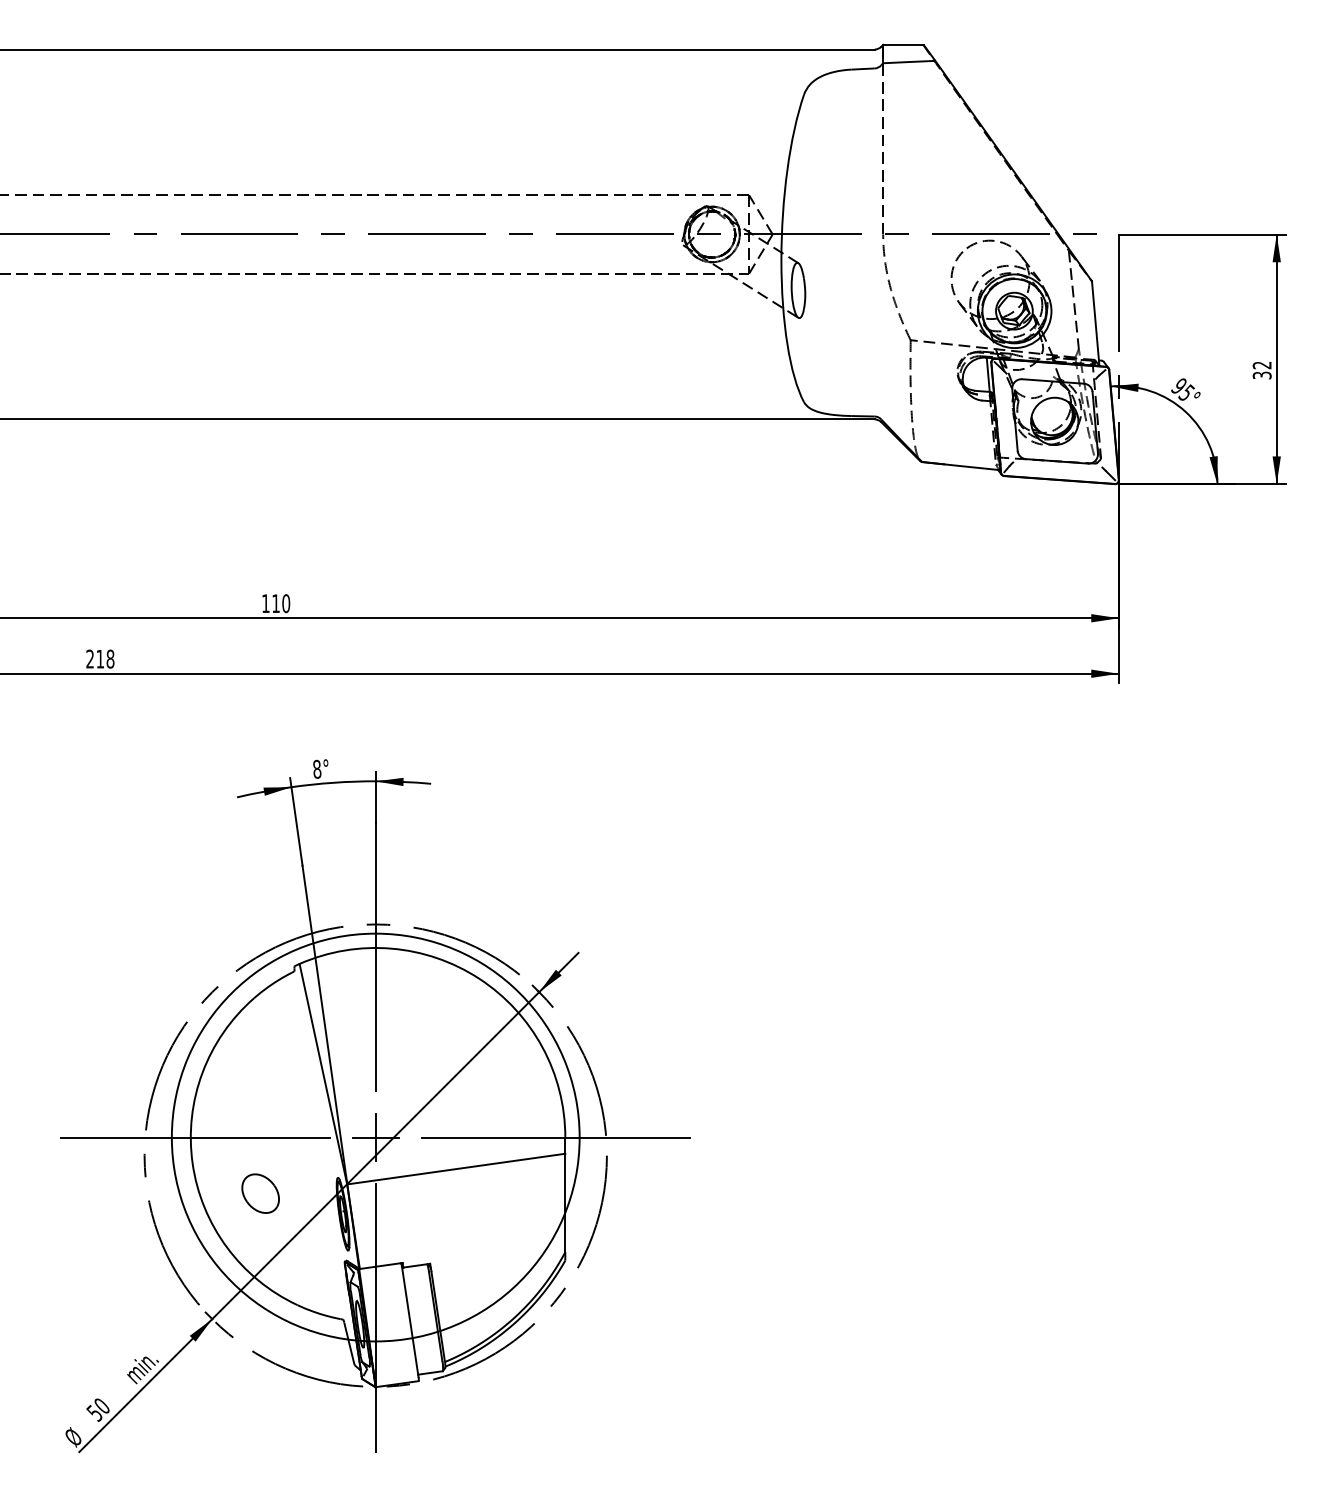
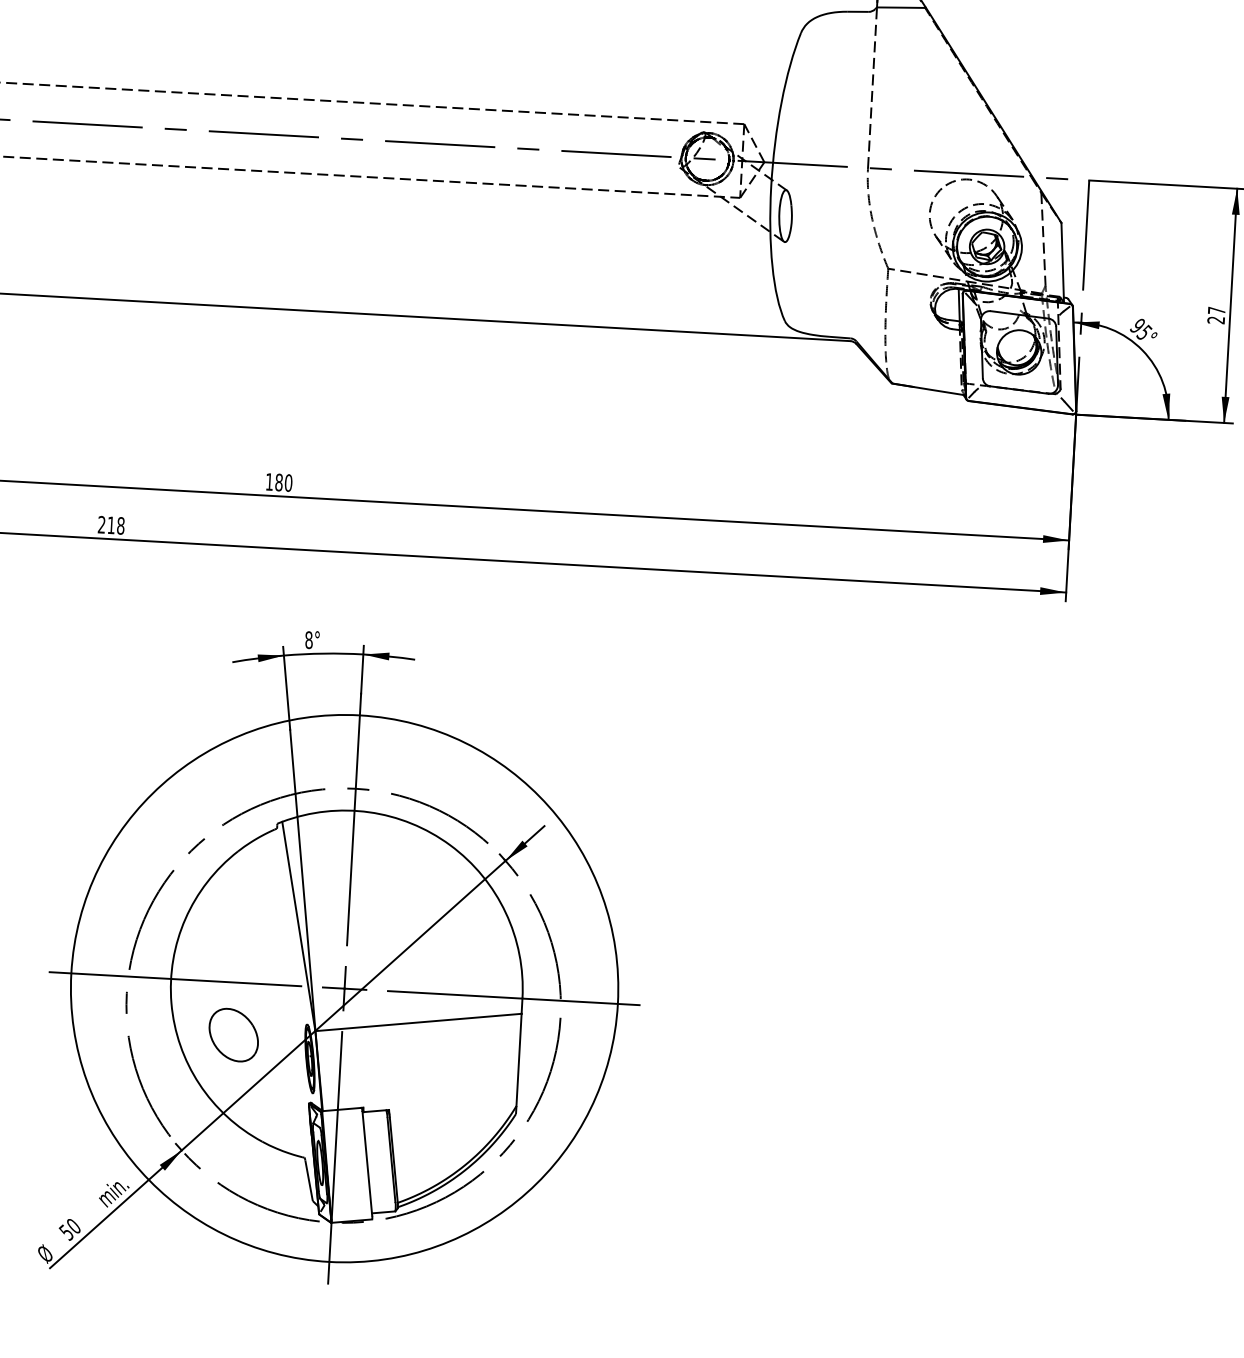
text: (1261, 370) -> (1215, 315), 32 -> 27
text: (275, 603) -> (278, 482), 110 -> 180
circle: (375, 1137) -> (344, 988), size x1.43
part: (260, 1193) -> (233, 1035), size x1.43

